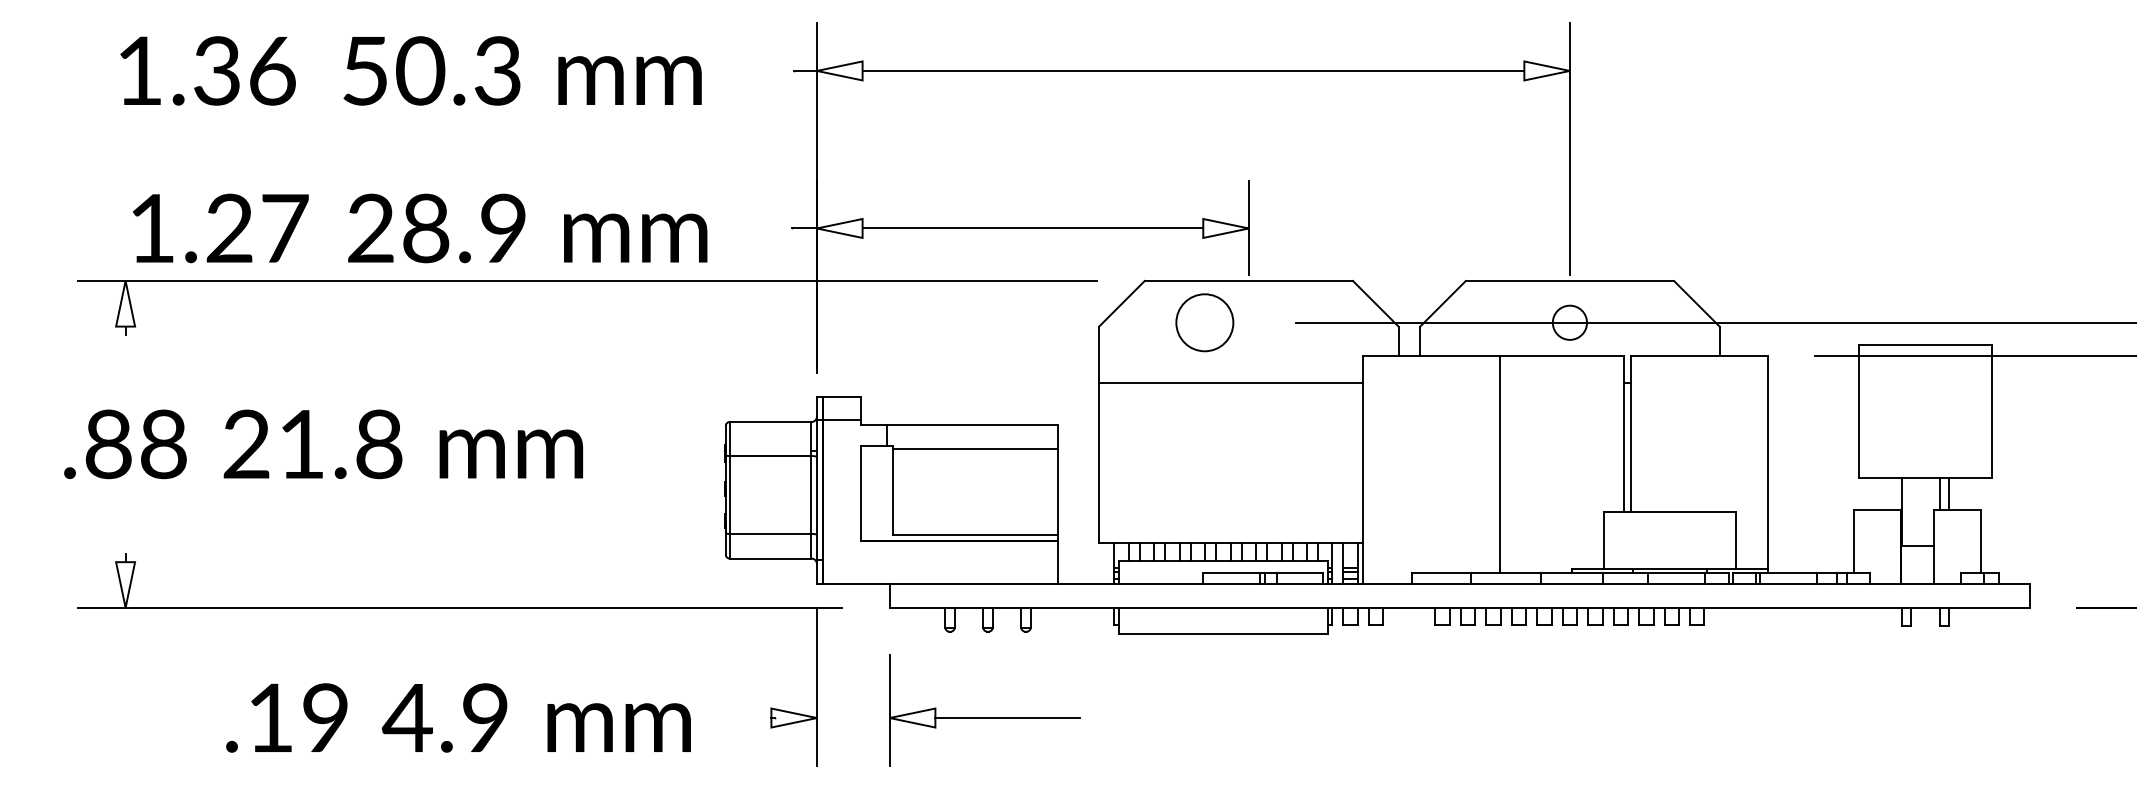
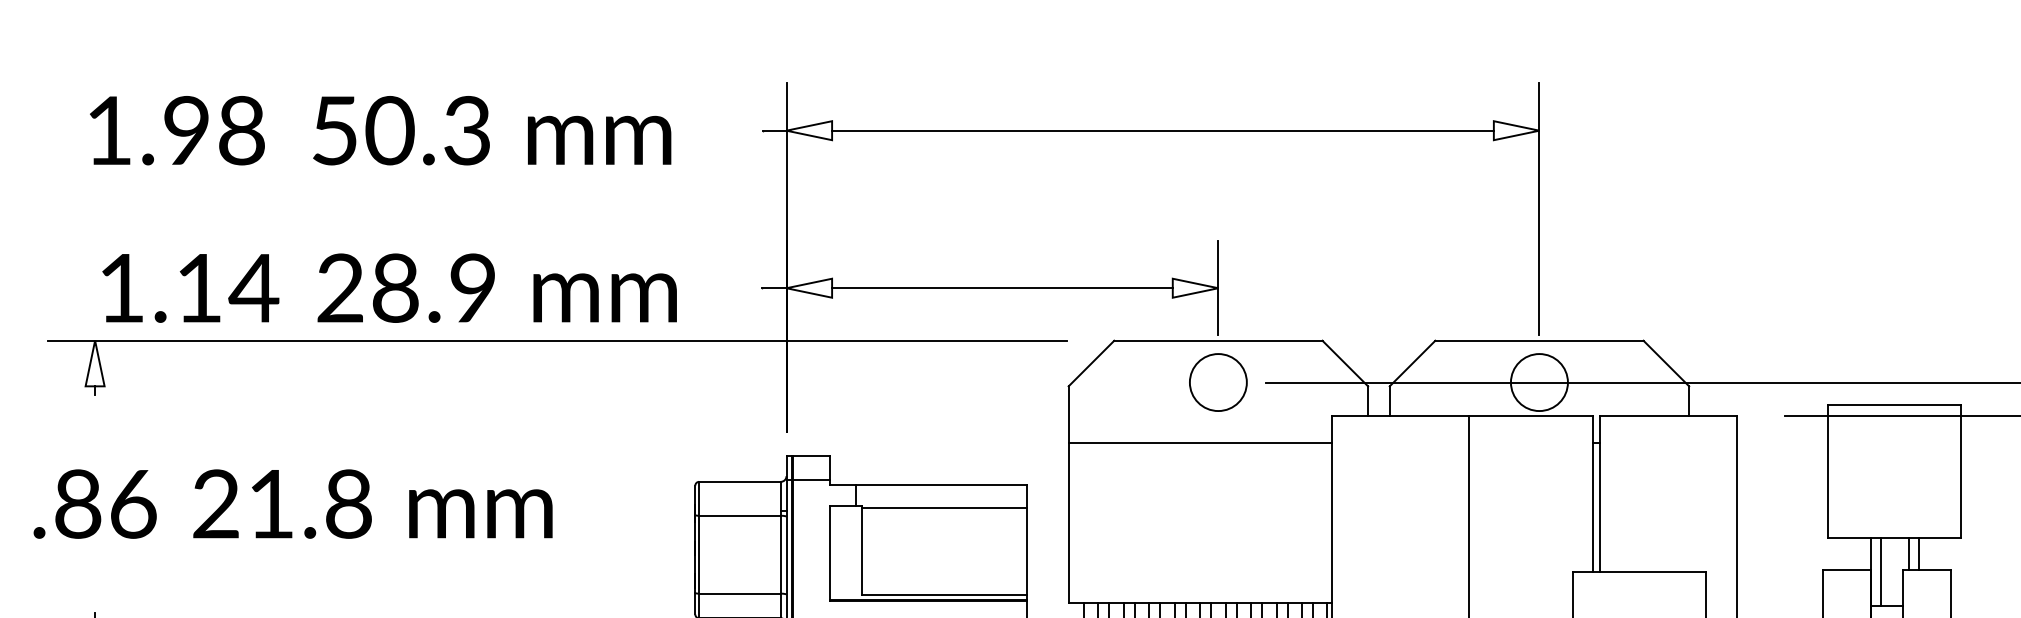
text: (244, 70) -> (214, 130), 1.36 -> 1.98
text: (257, 227) -> (227, 287), 1.27 -> 1.14
circle: (1204, 322) -> (1218, 382), moved
circle: (1569, 322) -> (1539, 382), size x1.67
text: (164, 443) -> (134, 503), .88 -> .86
line: (1911, 511) -> (1881, 571), added

